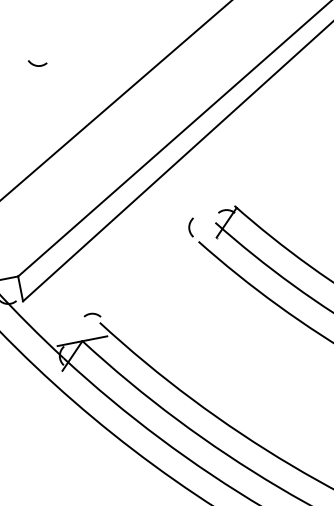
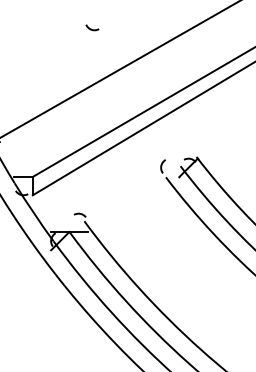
curve: (36, 64) -> (91, 28), moved

